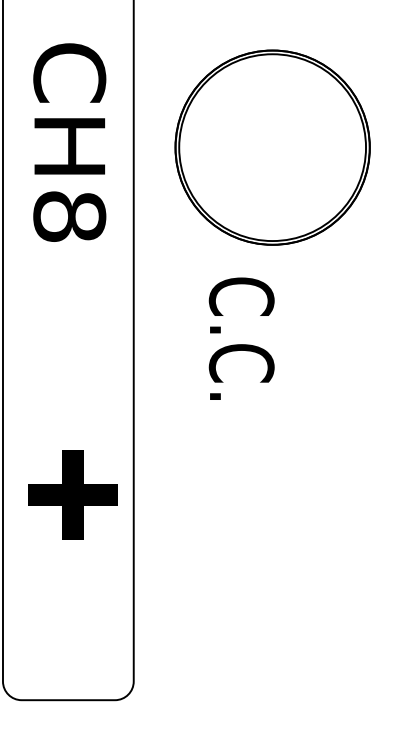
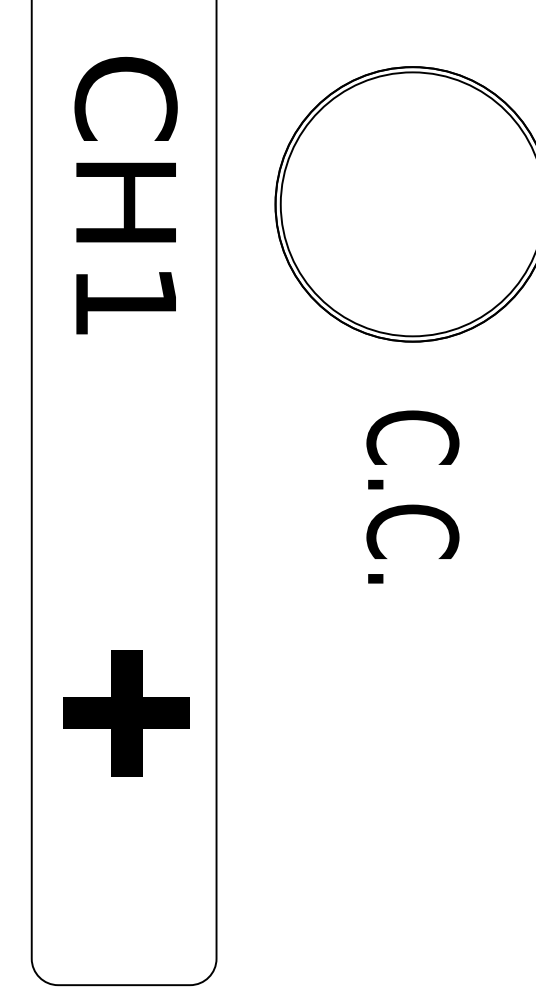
text: (69, 216) -> (125, 301), CH8 -> CH1
text: (241, 338) -> (412, 496), moved
part: (72, 494) -> (125, 712), moved

